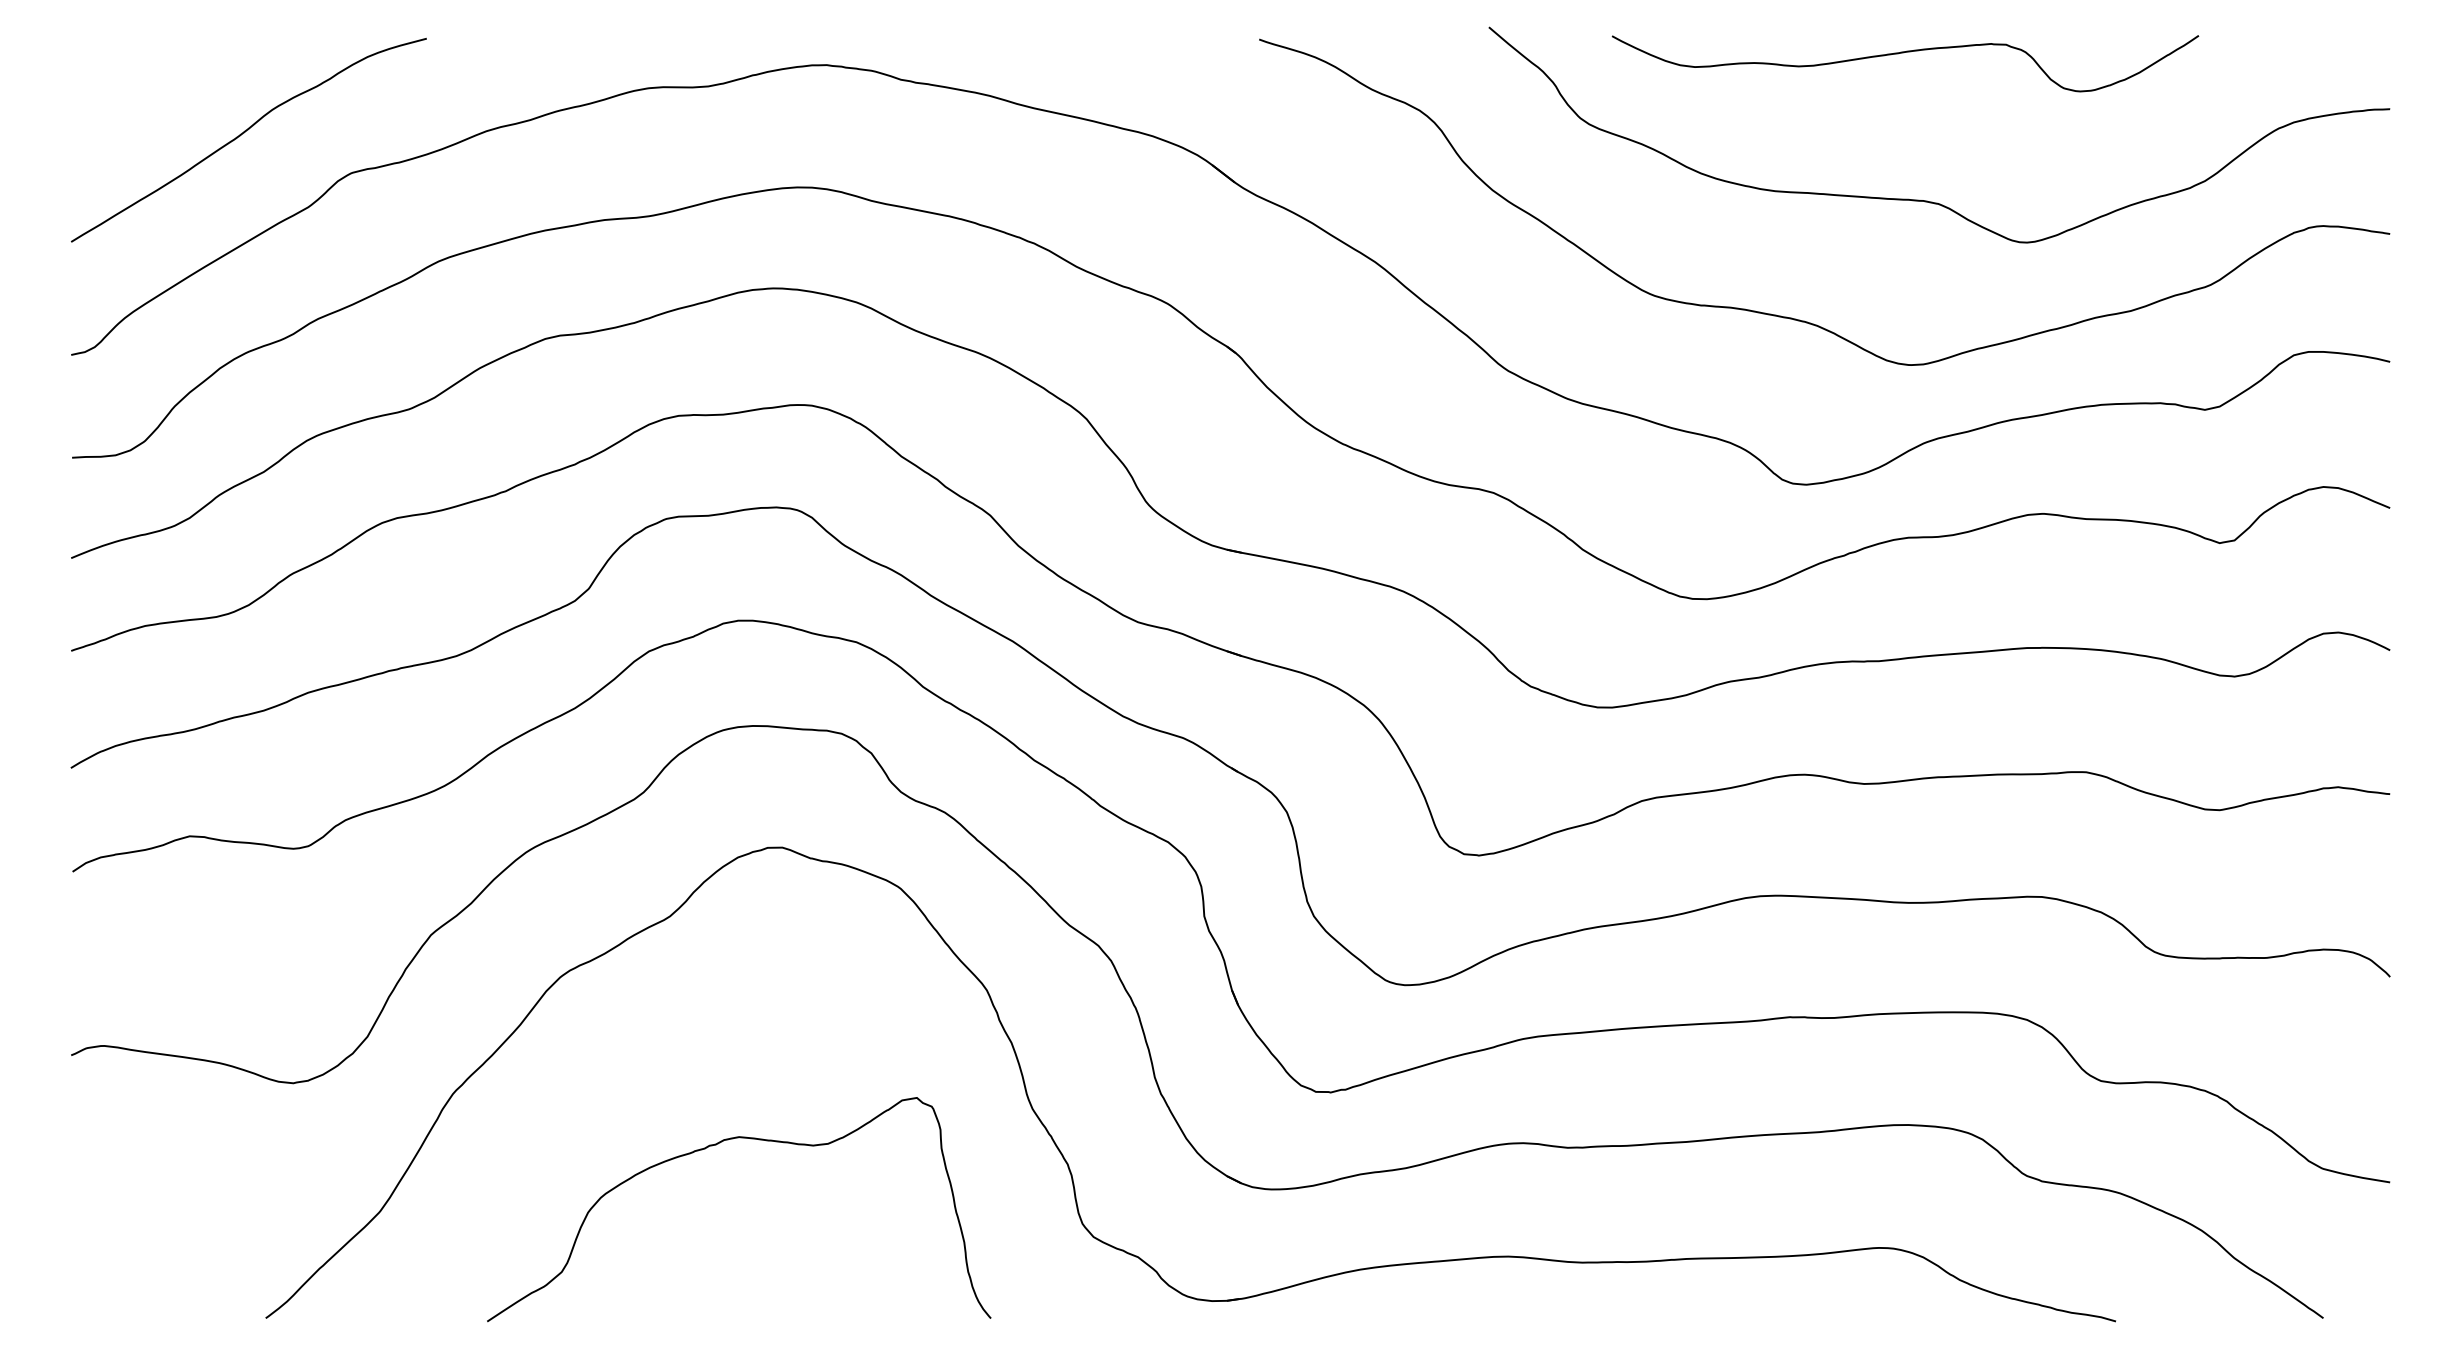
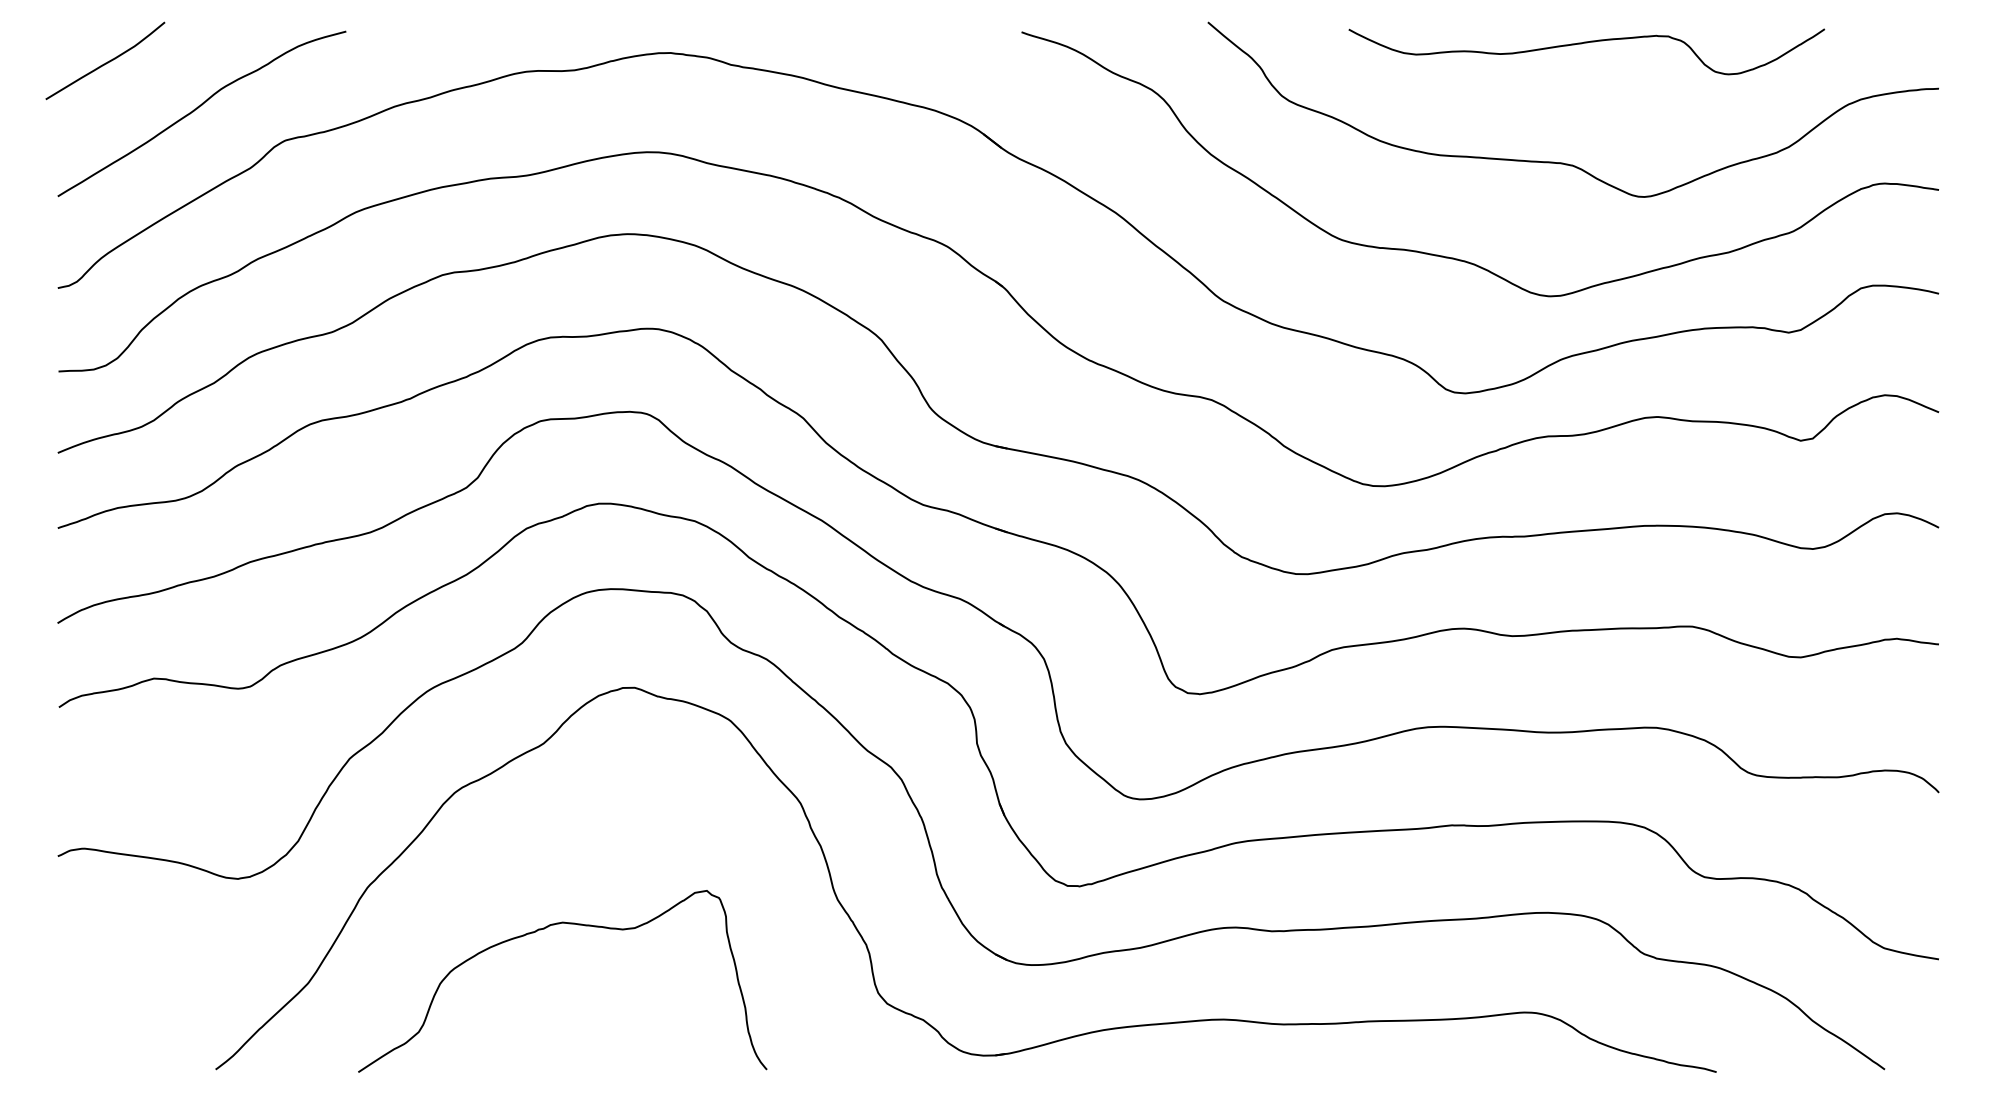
curve: (1905, 53) -> (1586, 43), moved
curve: (129, 76) -> (105, 62), added
curve: (716, 1145) -> (544, 929), moved

